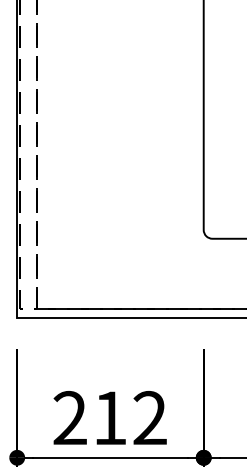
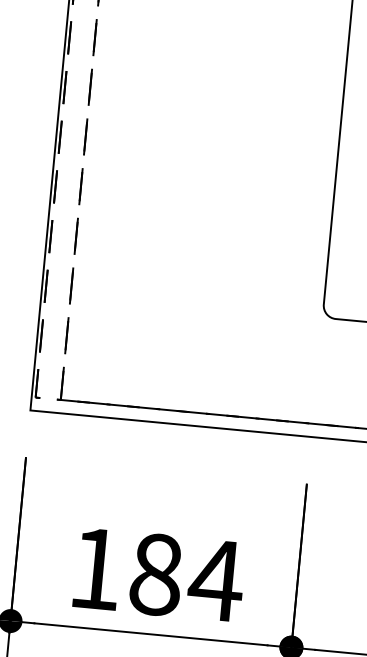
text: (110, 418) -> (156, 575), 212 -> 184

